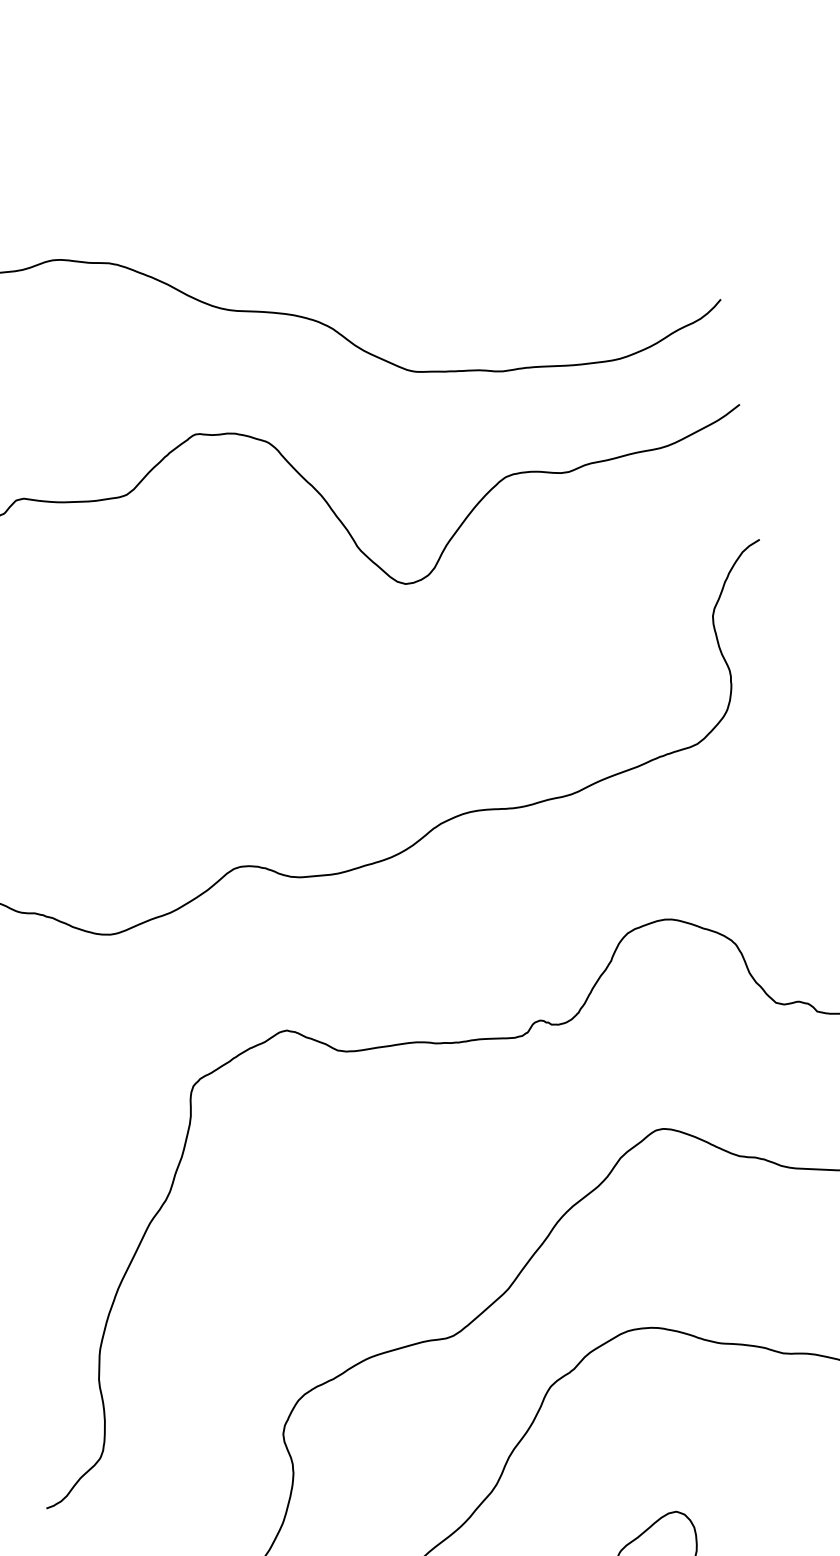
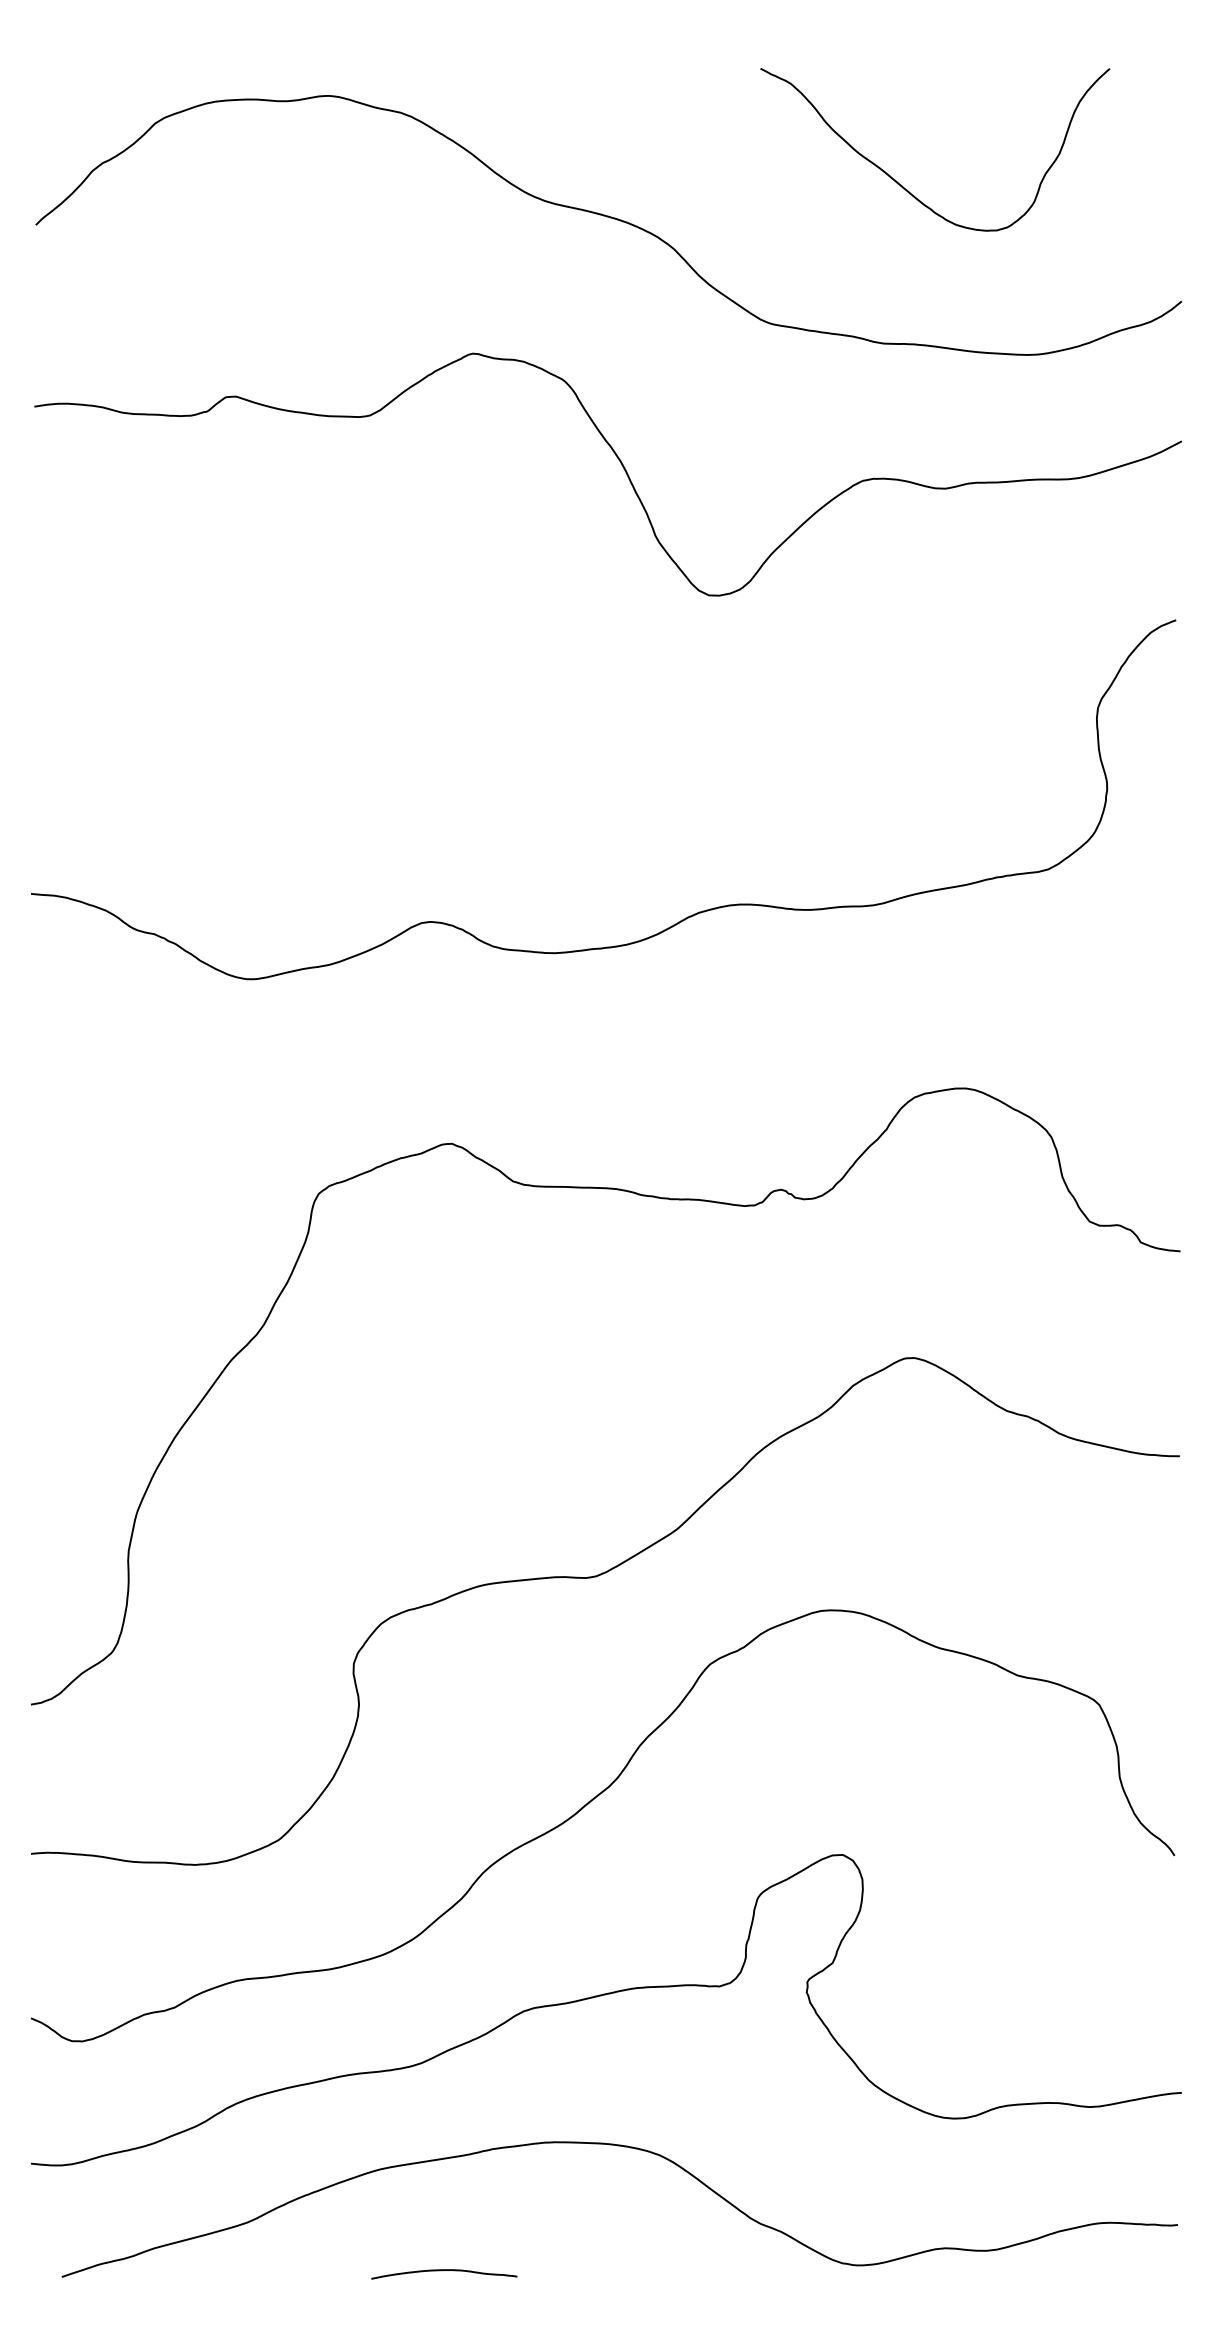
curve: (494, 249) -> (901, 184), added

